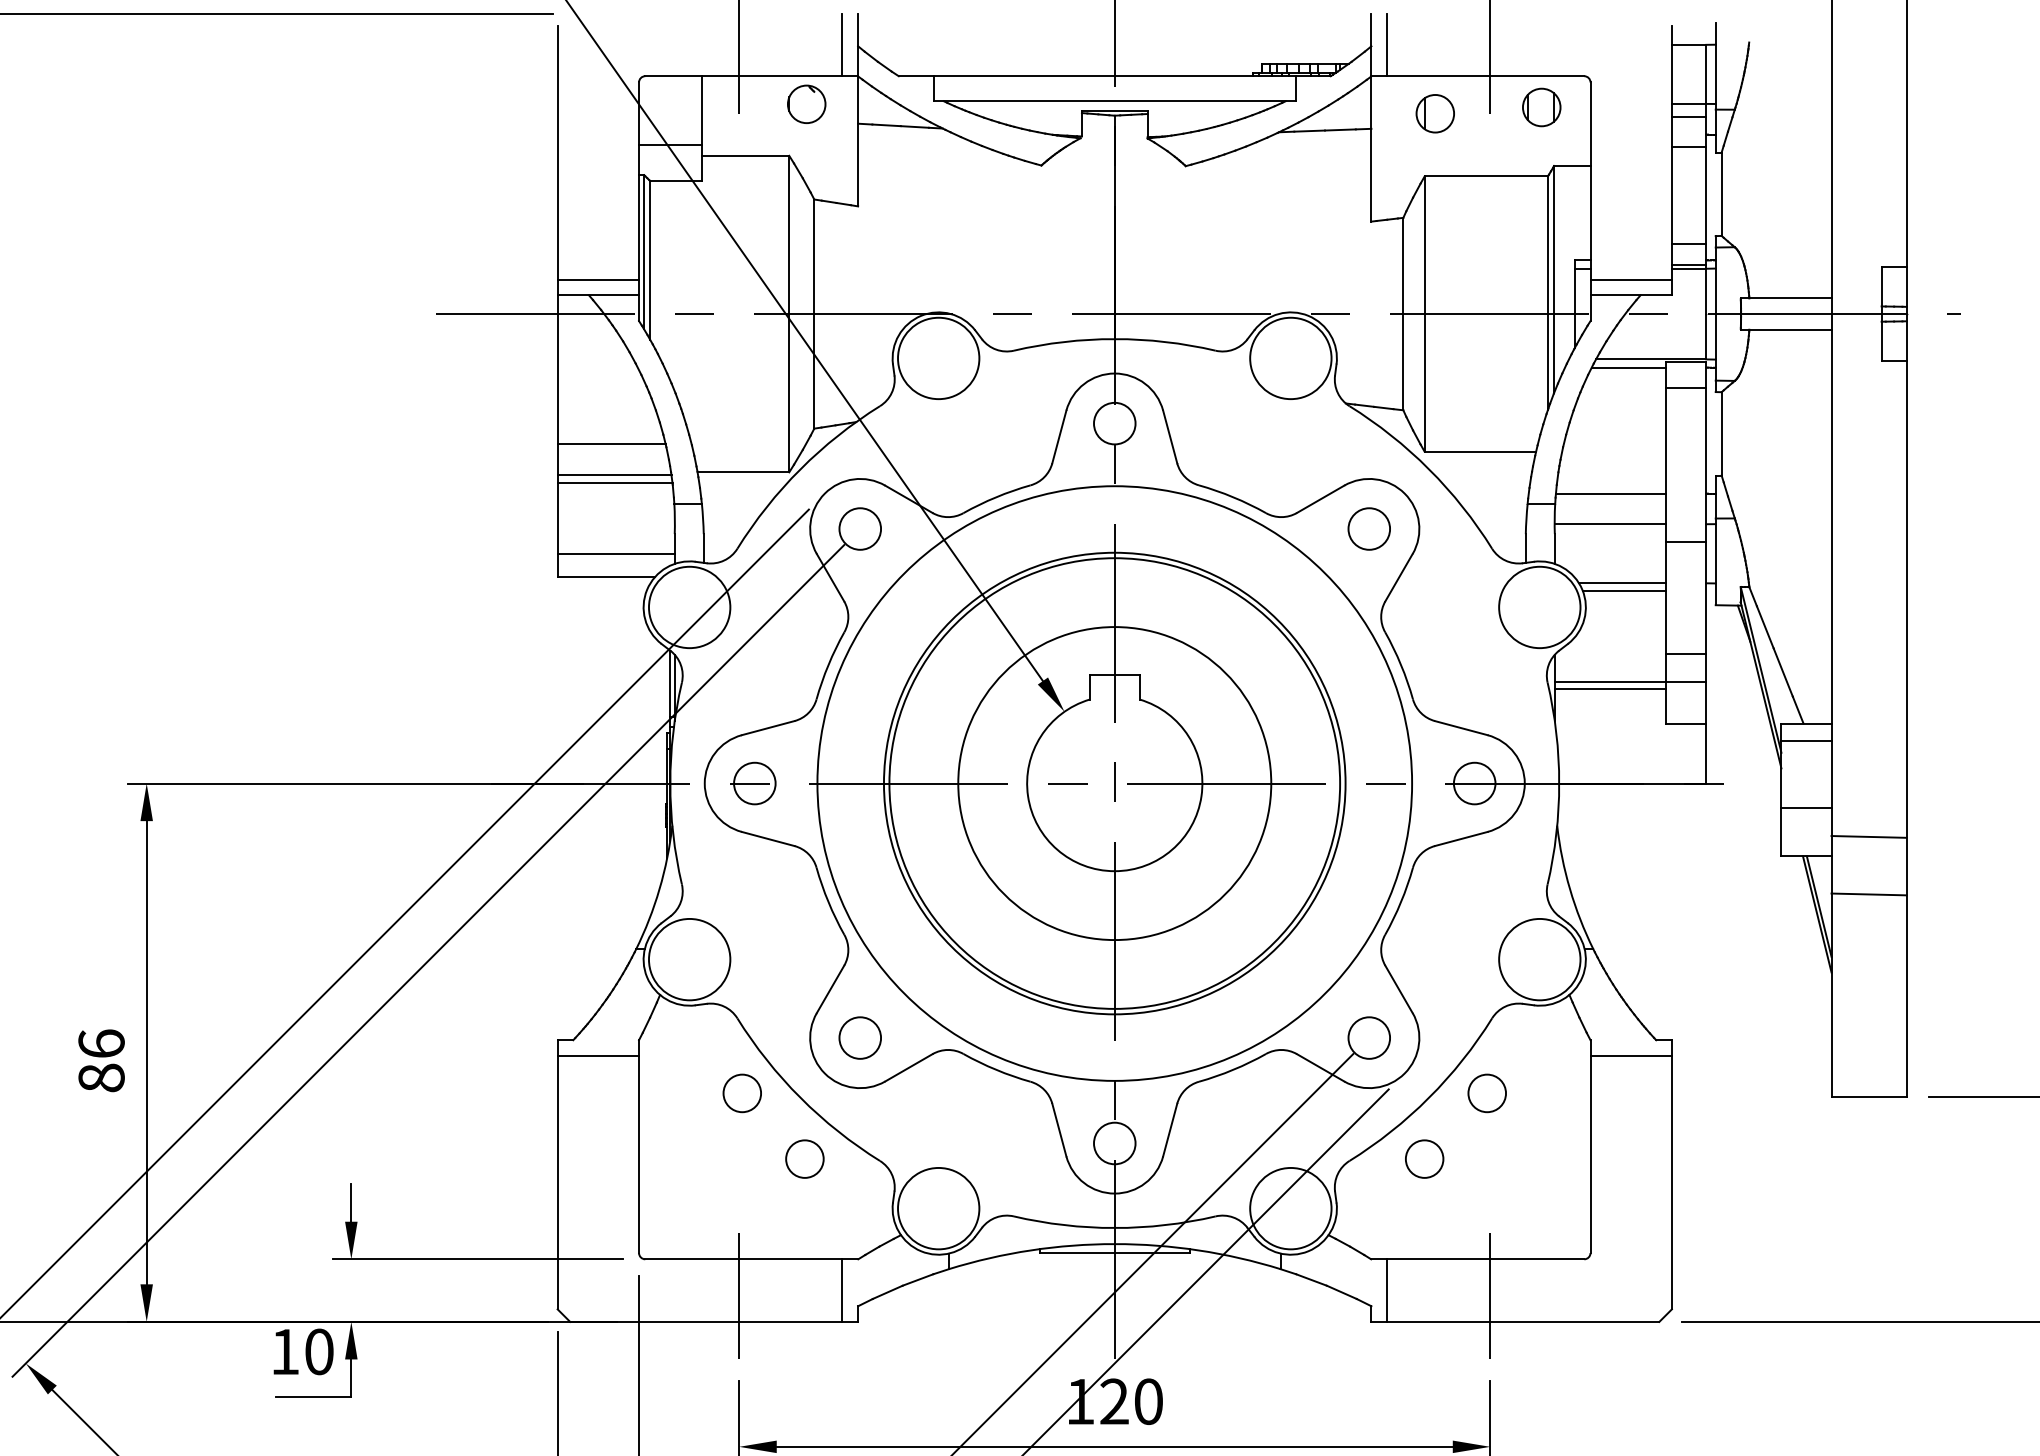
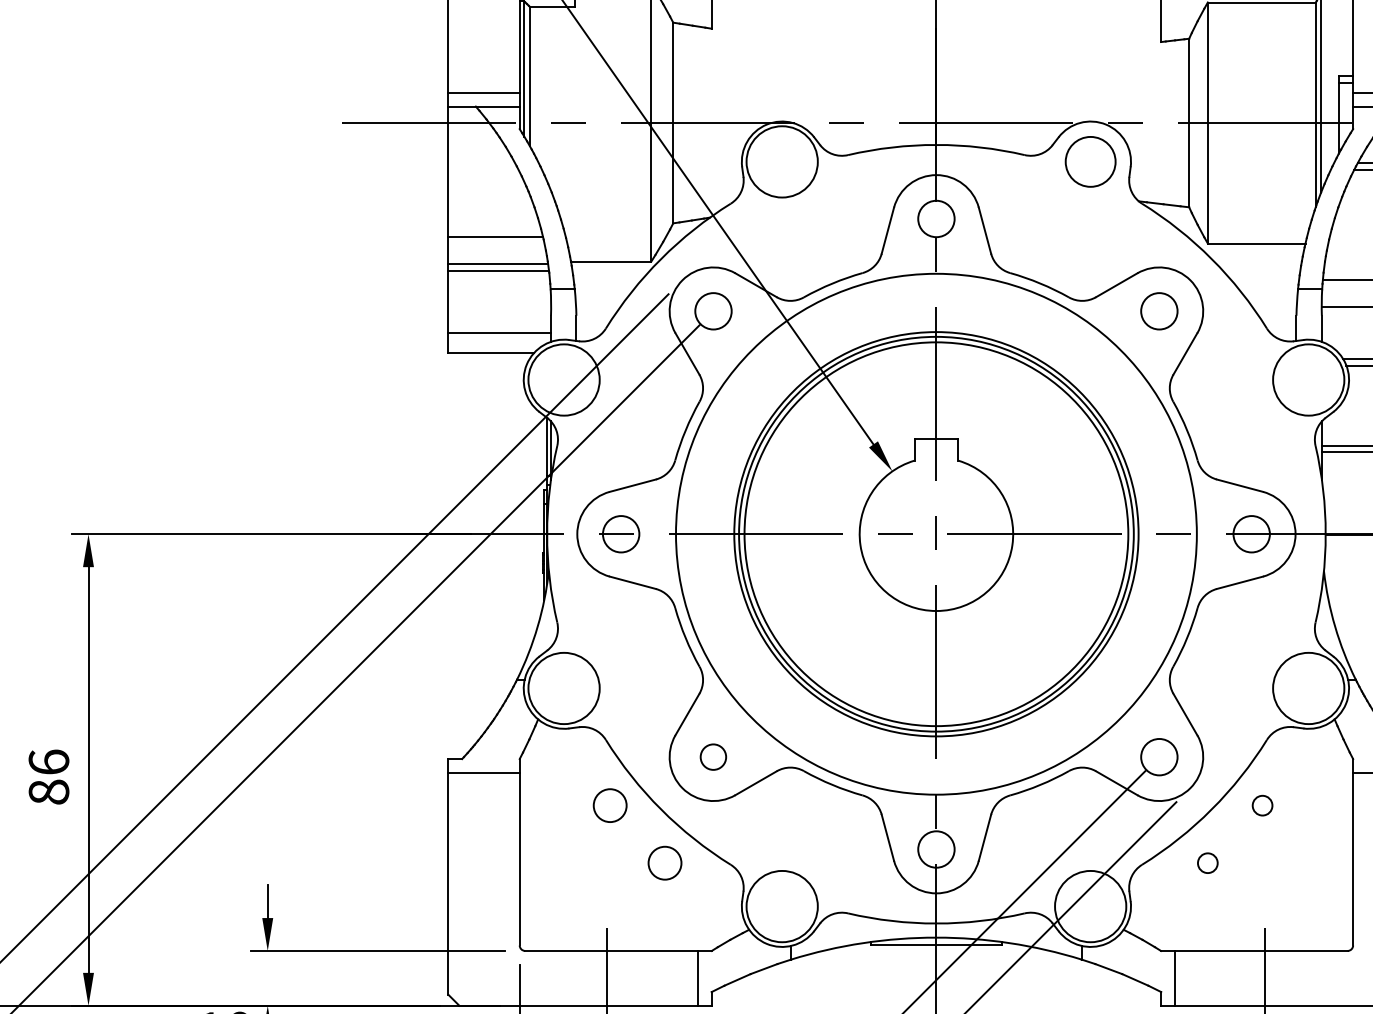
circle: (1290, 358) -> (1090, 161), size x0.7
circle: (1114, 783) -> (936, 534), size x1.4
circle: (859, 1037) -> (712, 756), size x0.7
circle: (1486, 1093) -> (1262, 805), size x0.6
circle: (1424, 1158) -> (1207, 862), size x0.6

